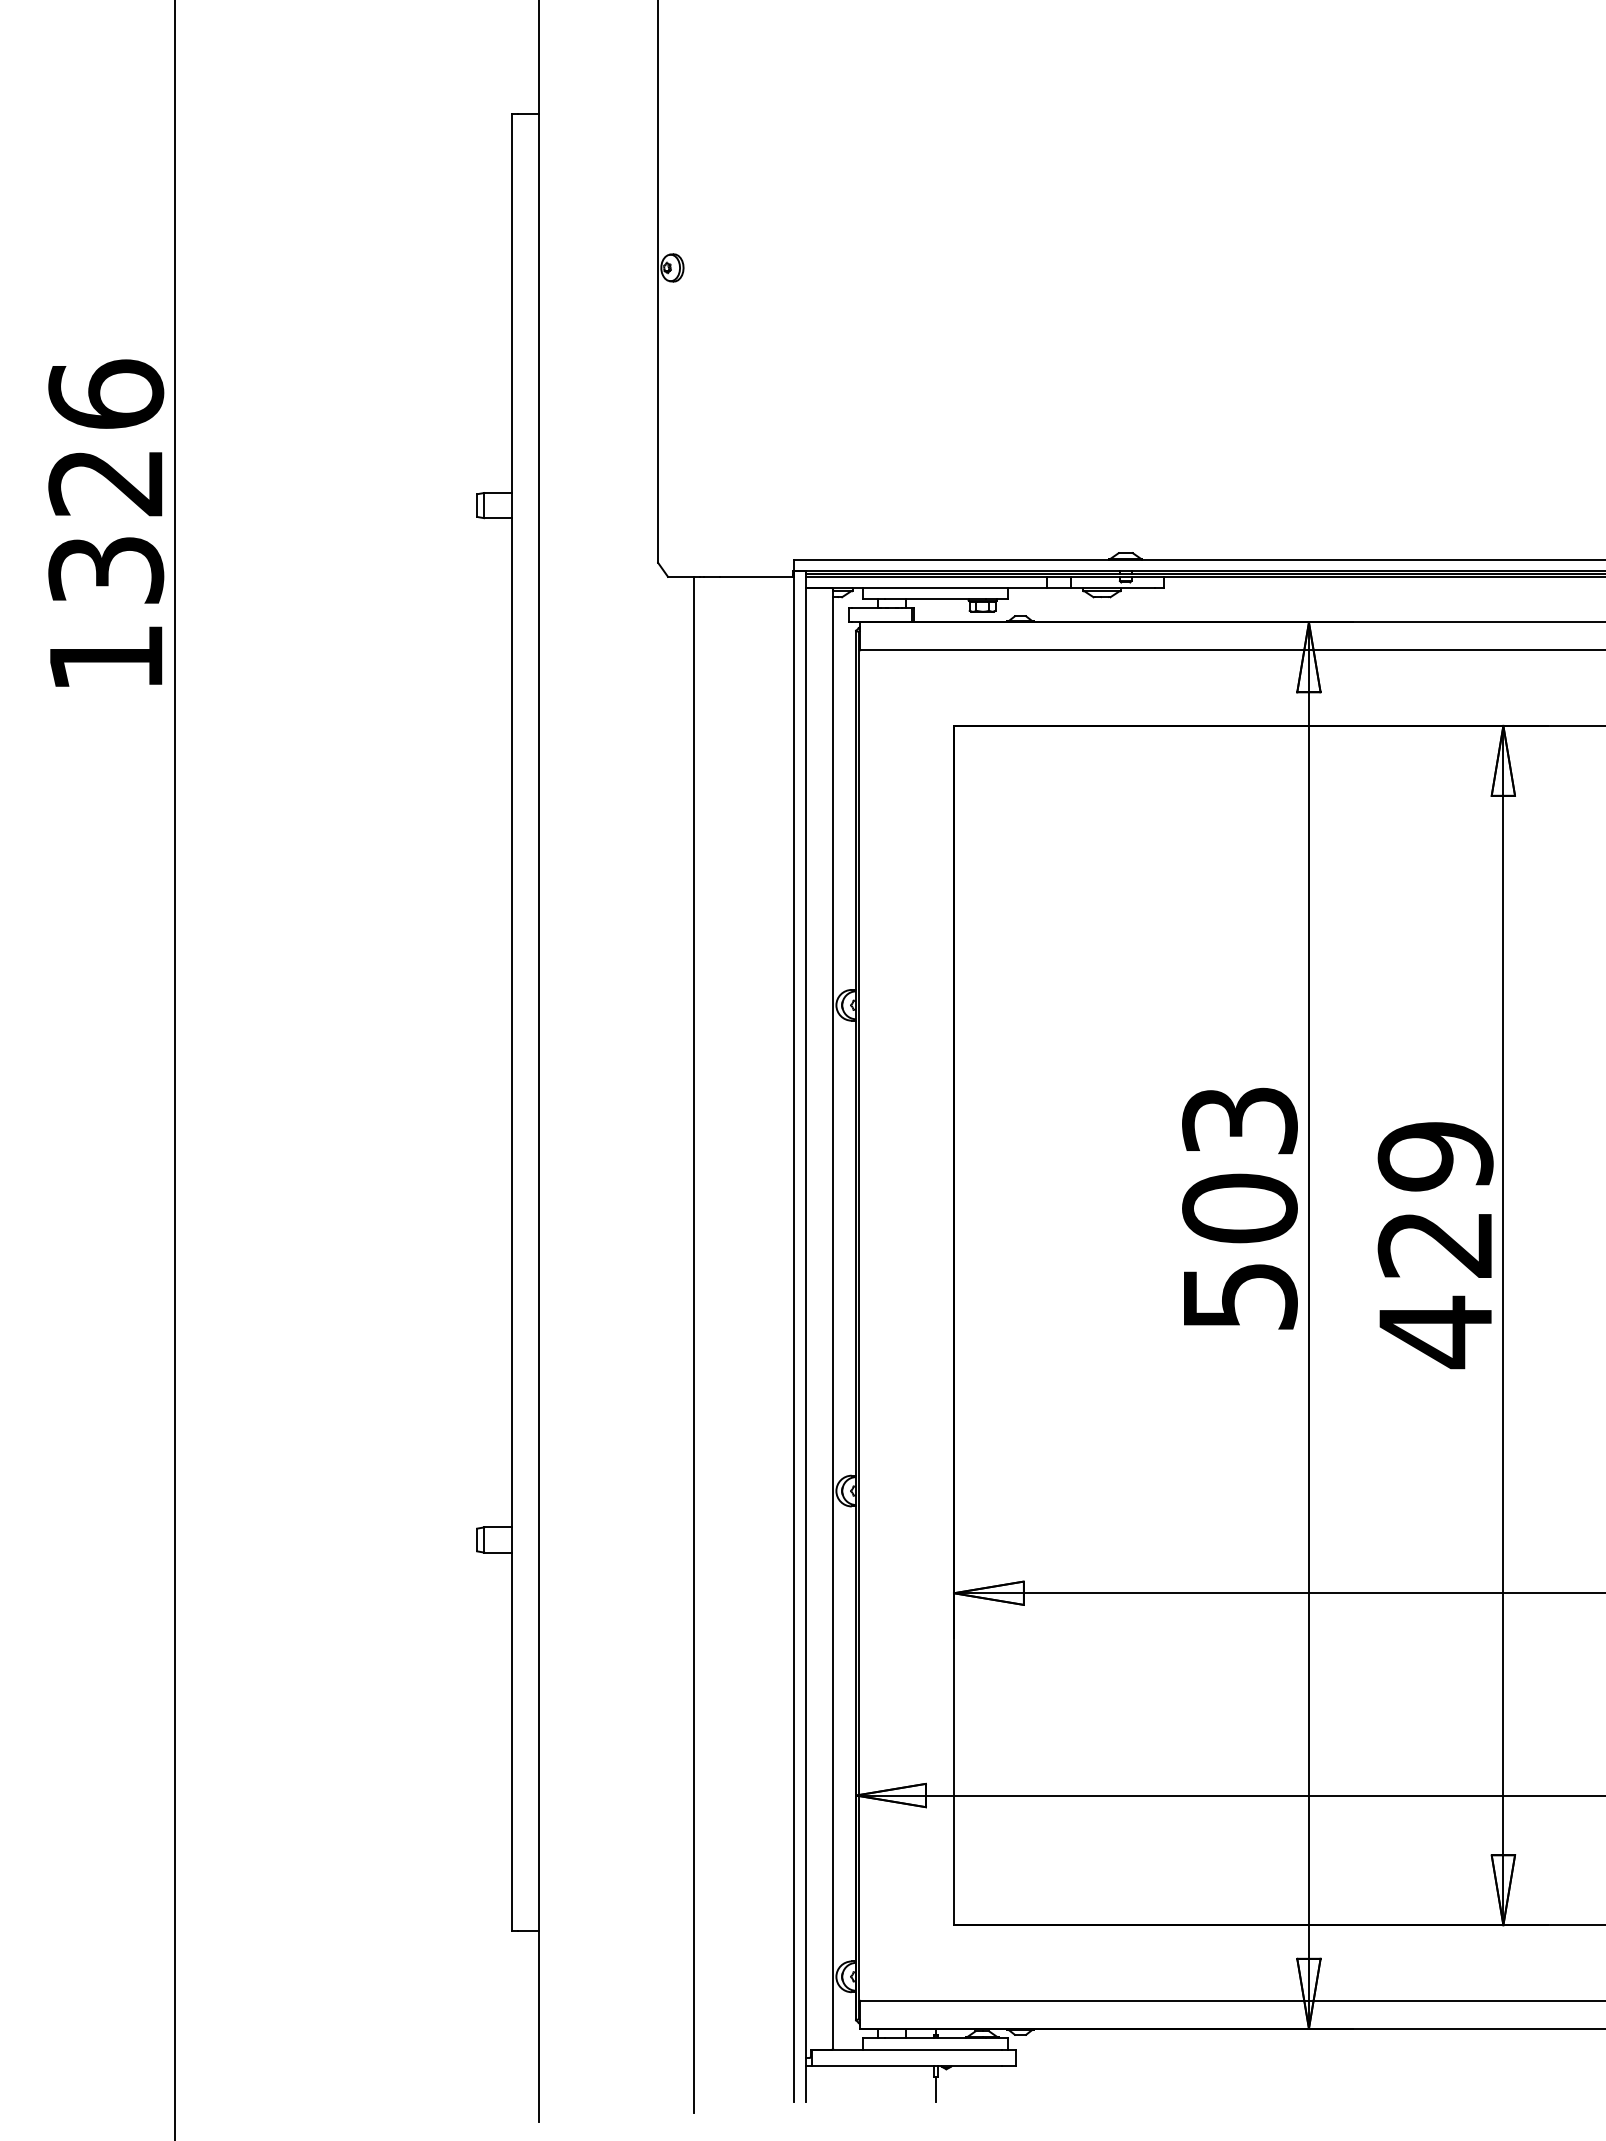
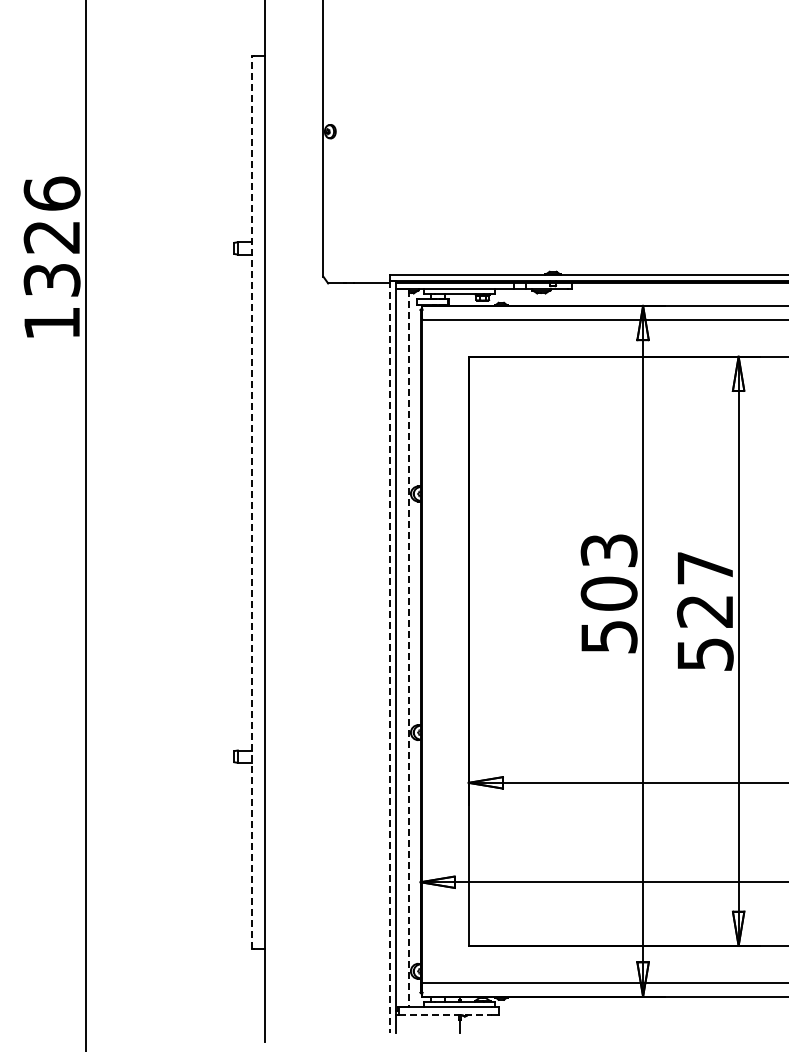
line: (511, 1022) -> (251, 502), solid -> dashed
text: (1435, 1244) -> (705, 611), 429 -> 527
line: (833, 1319) -> (409, 648), solid -> dashed
line: (794, 1338) -> (390, 657), solid -> dashed
line: (695, 1344) -> (341, 660), removed
line: (906, 2066) -> (445, 1015), solid -> dashed

